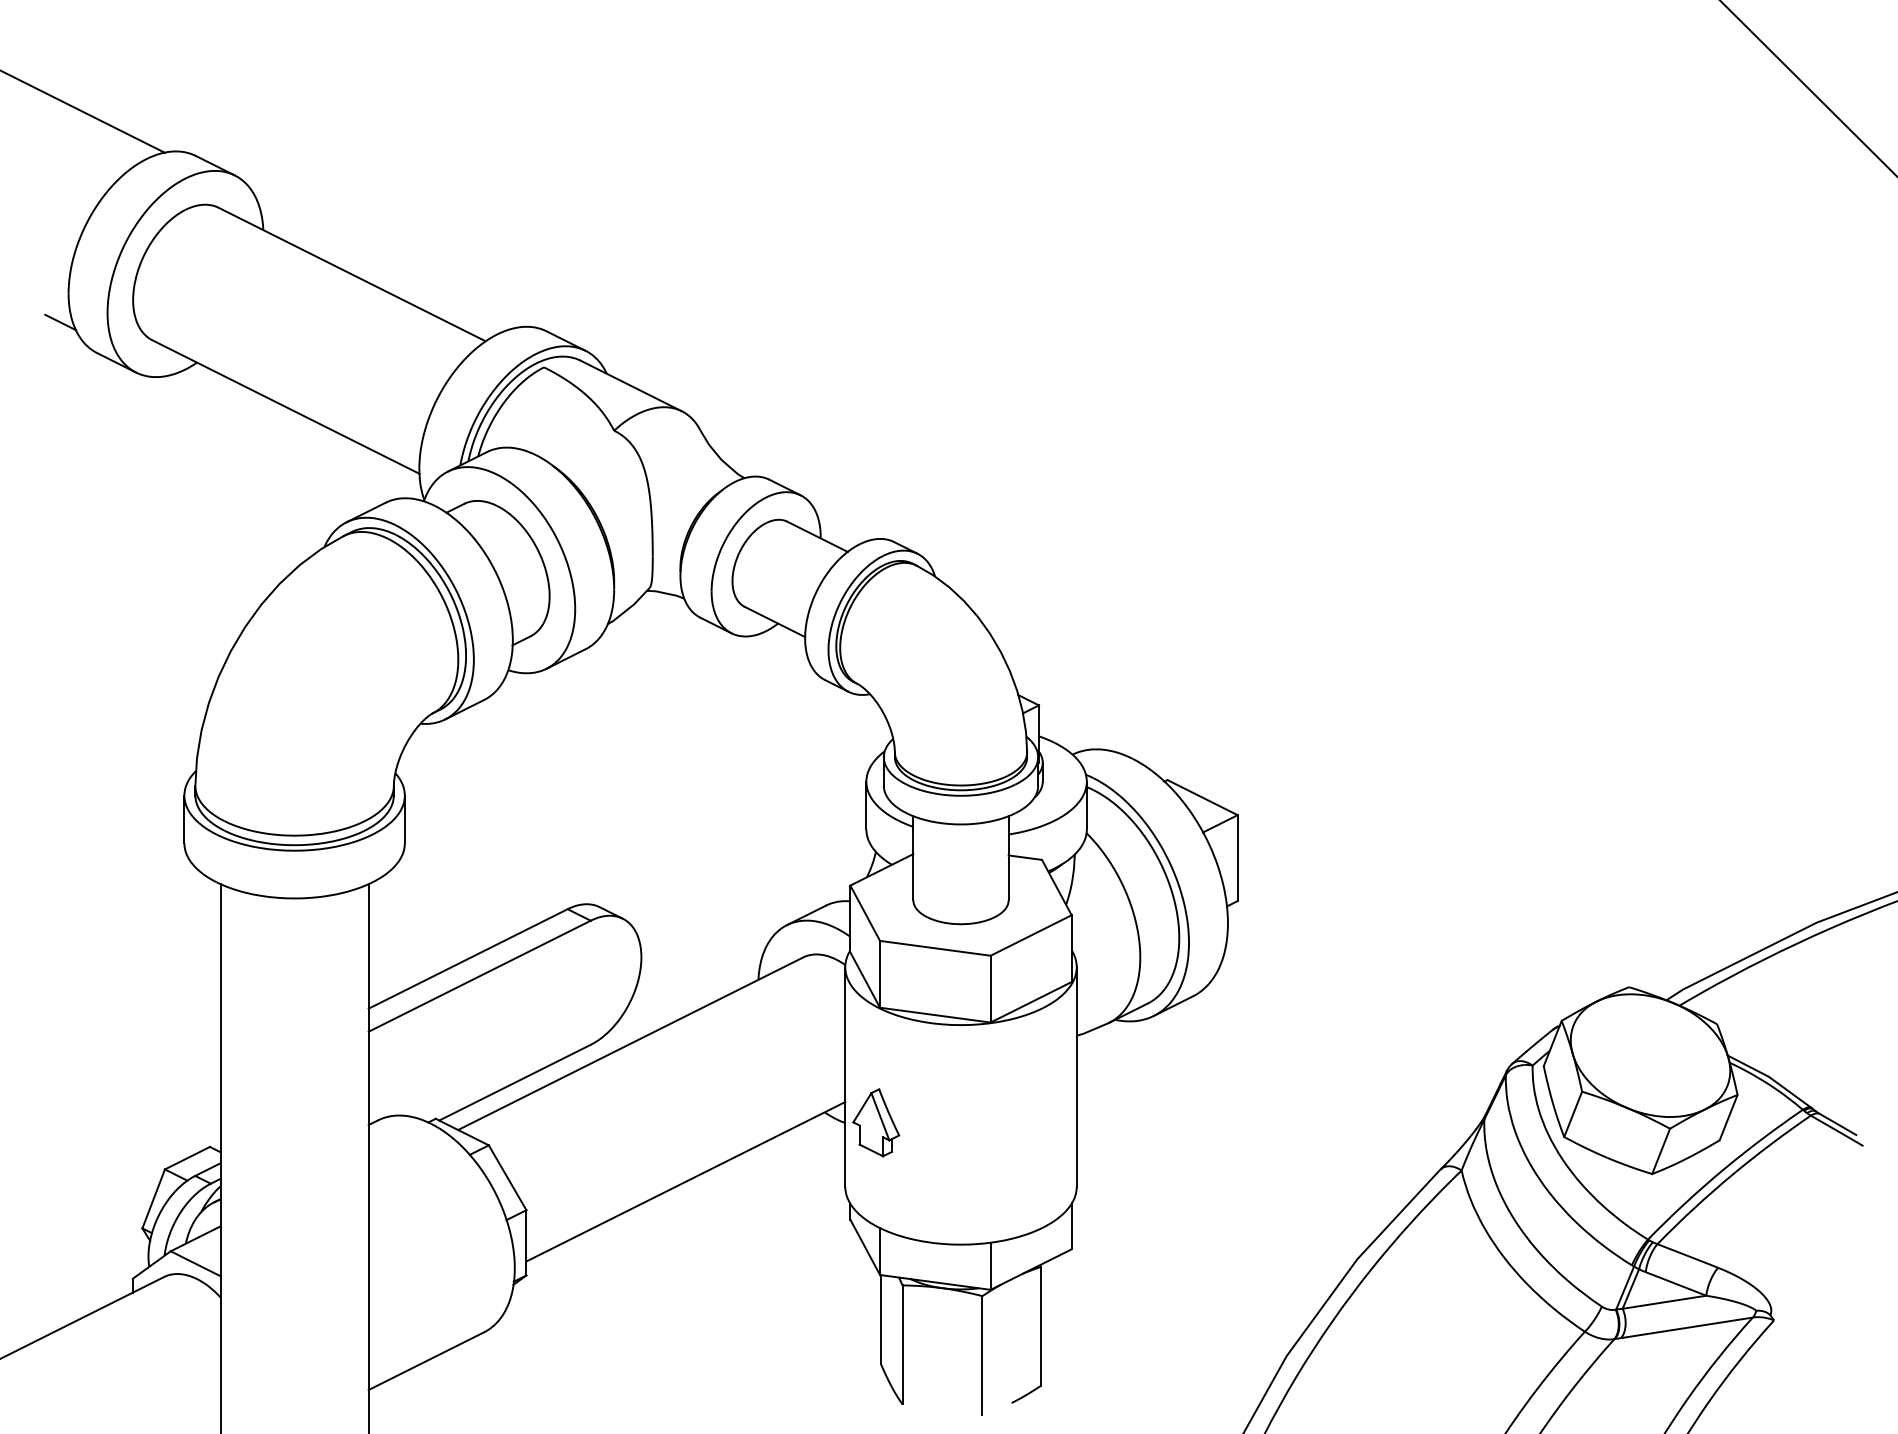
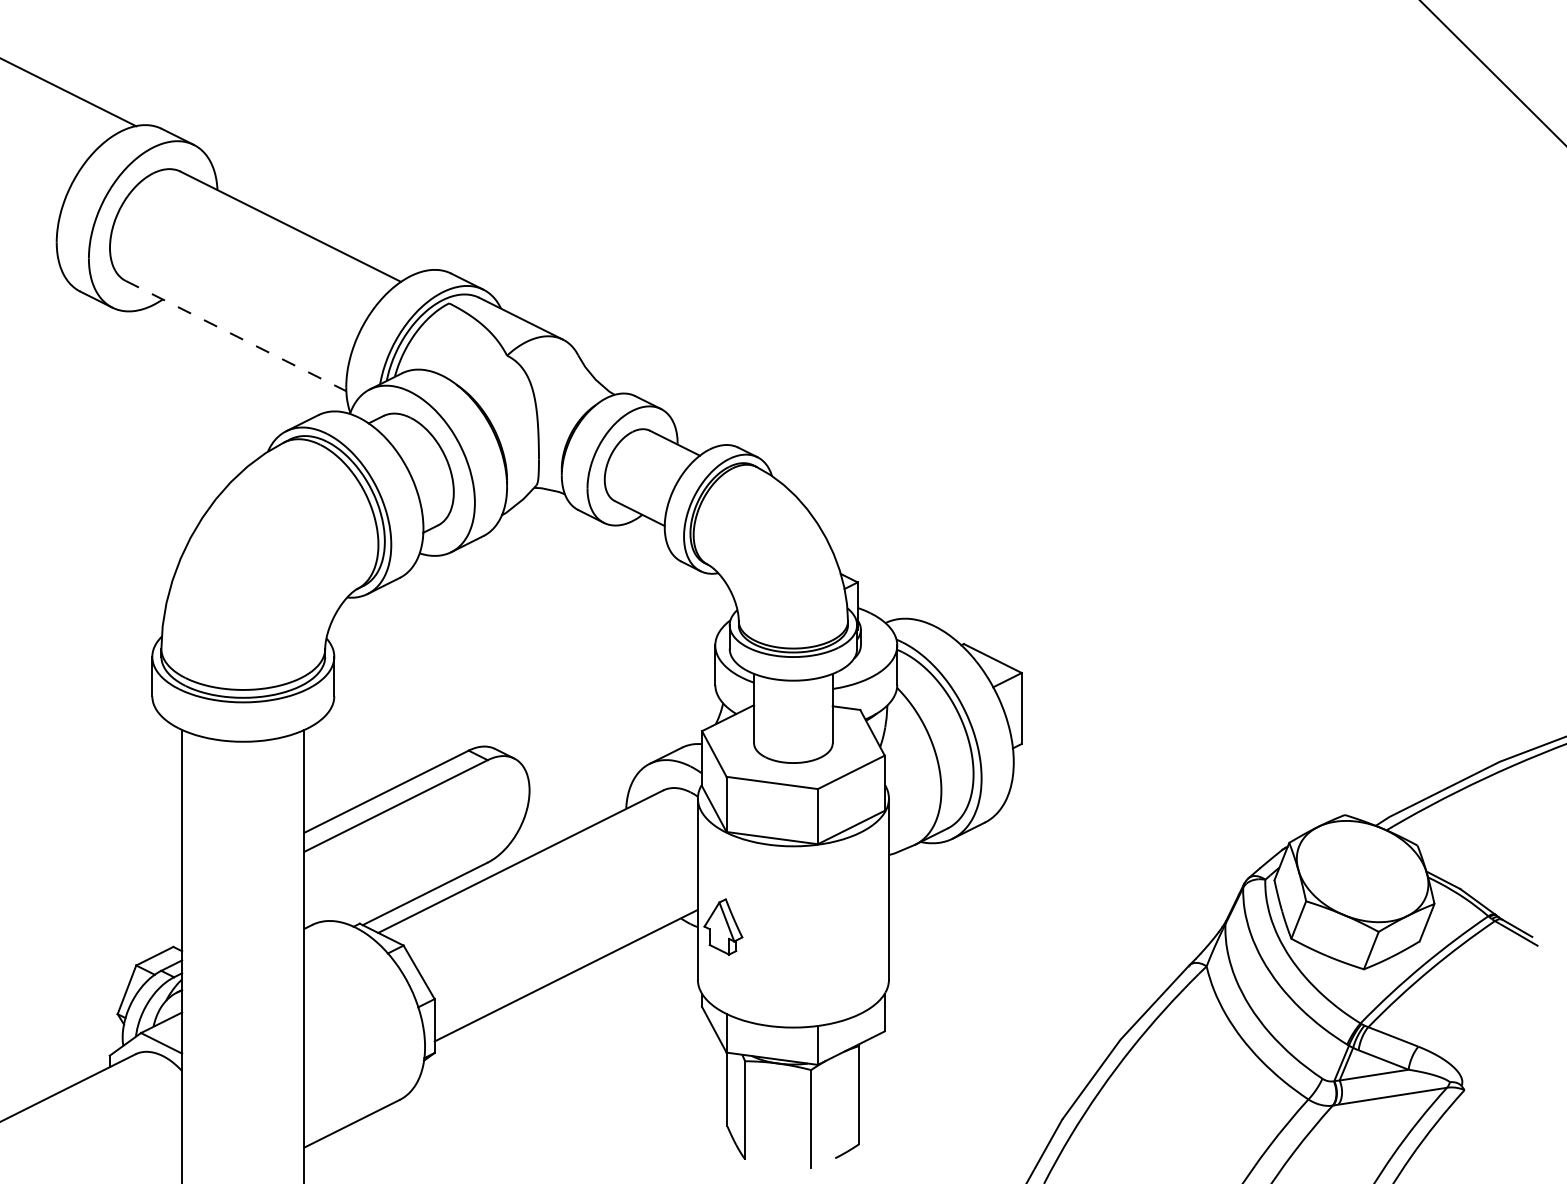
line: (60, 322) -> (50, 266), removed
line: (286, 407) -> (236, 336), solid -> dashed

